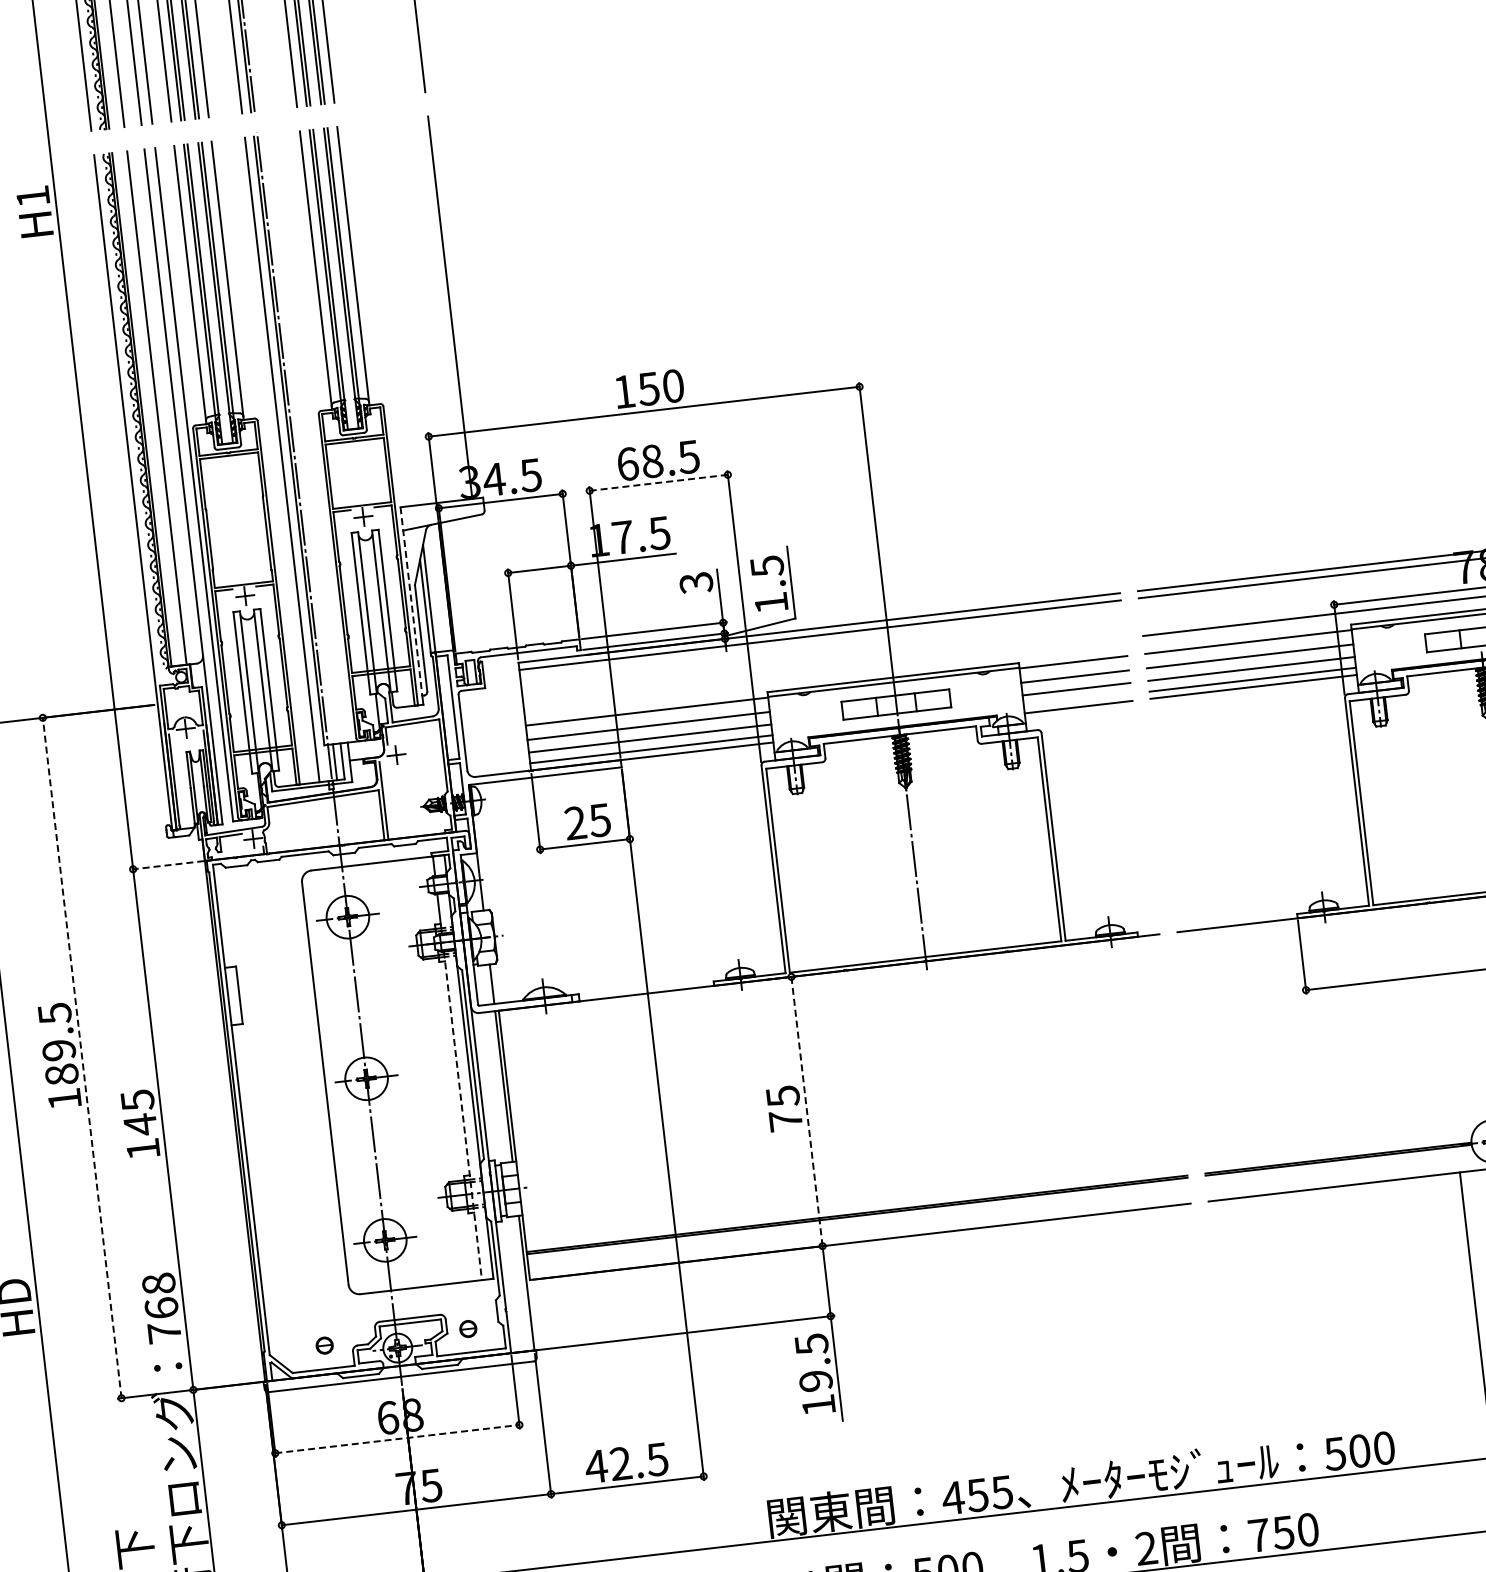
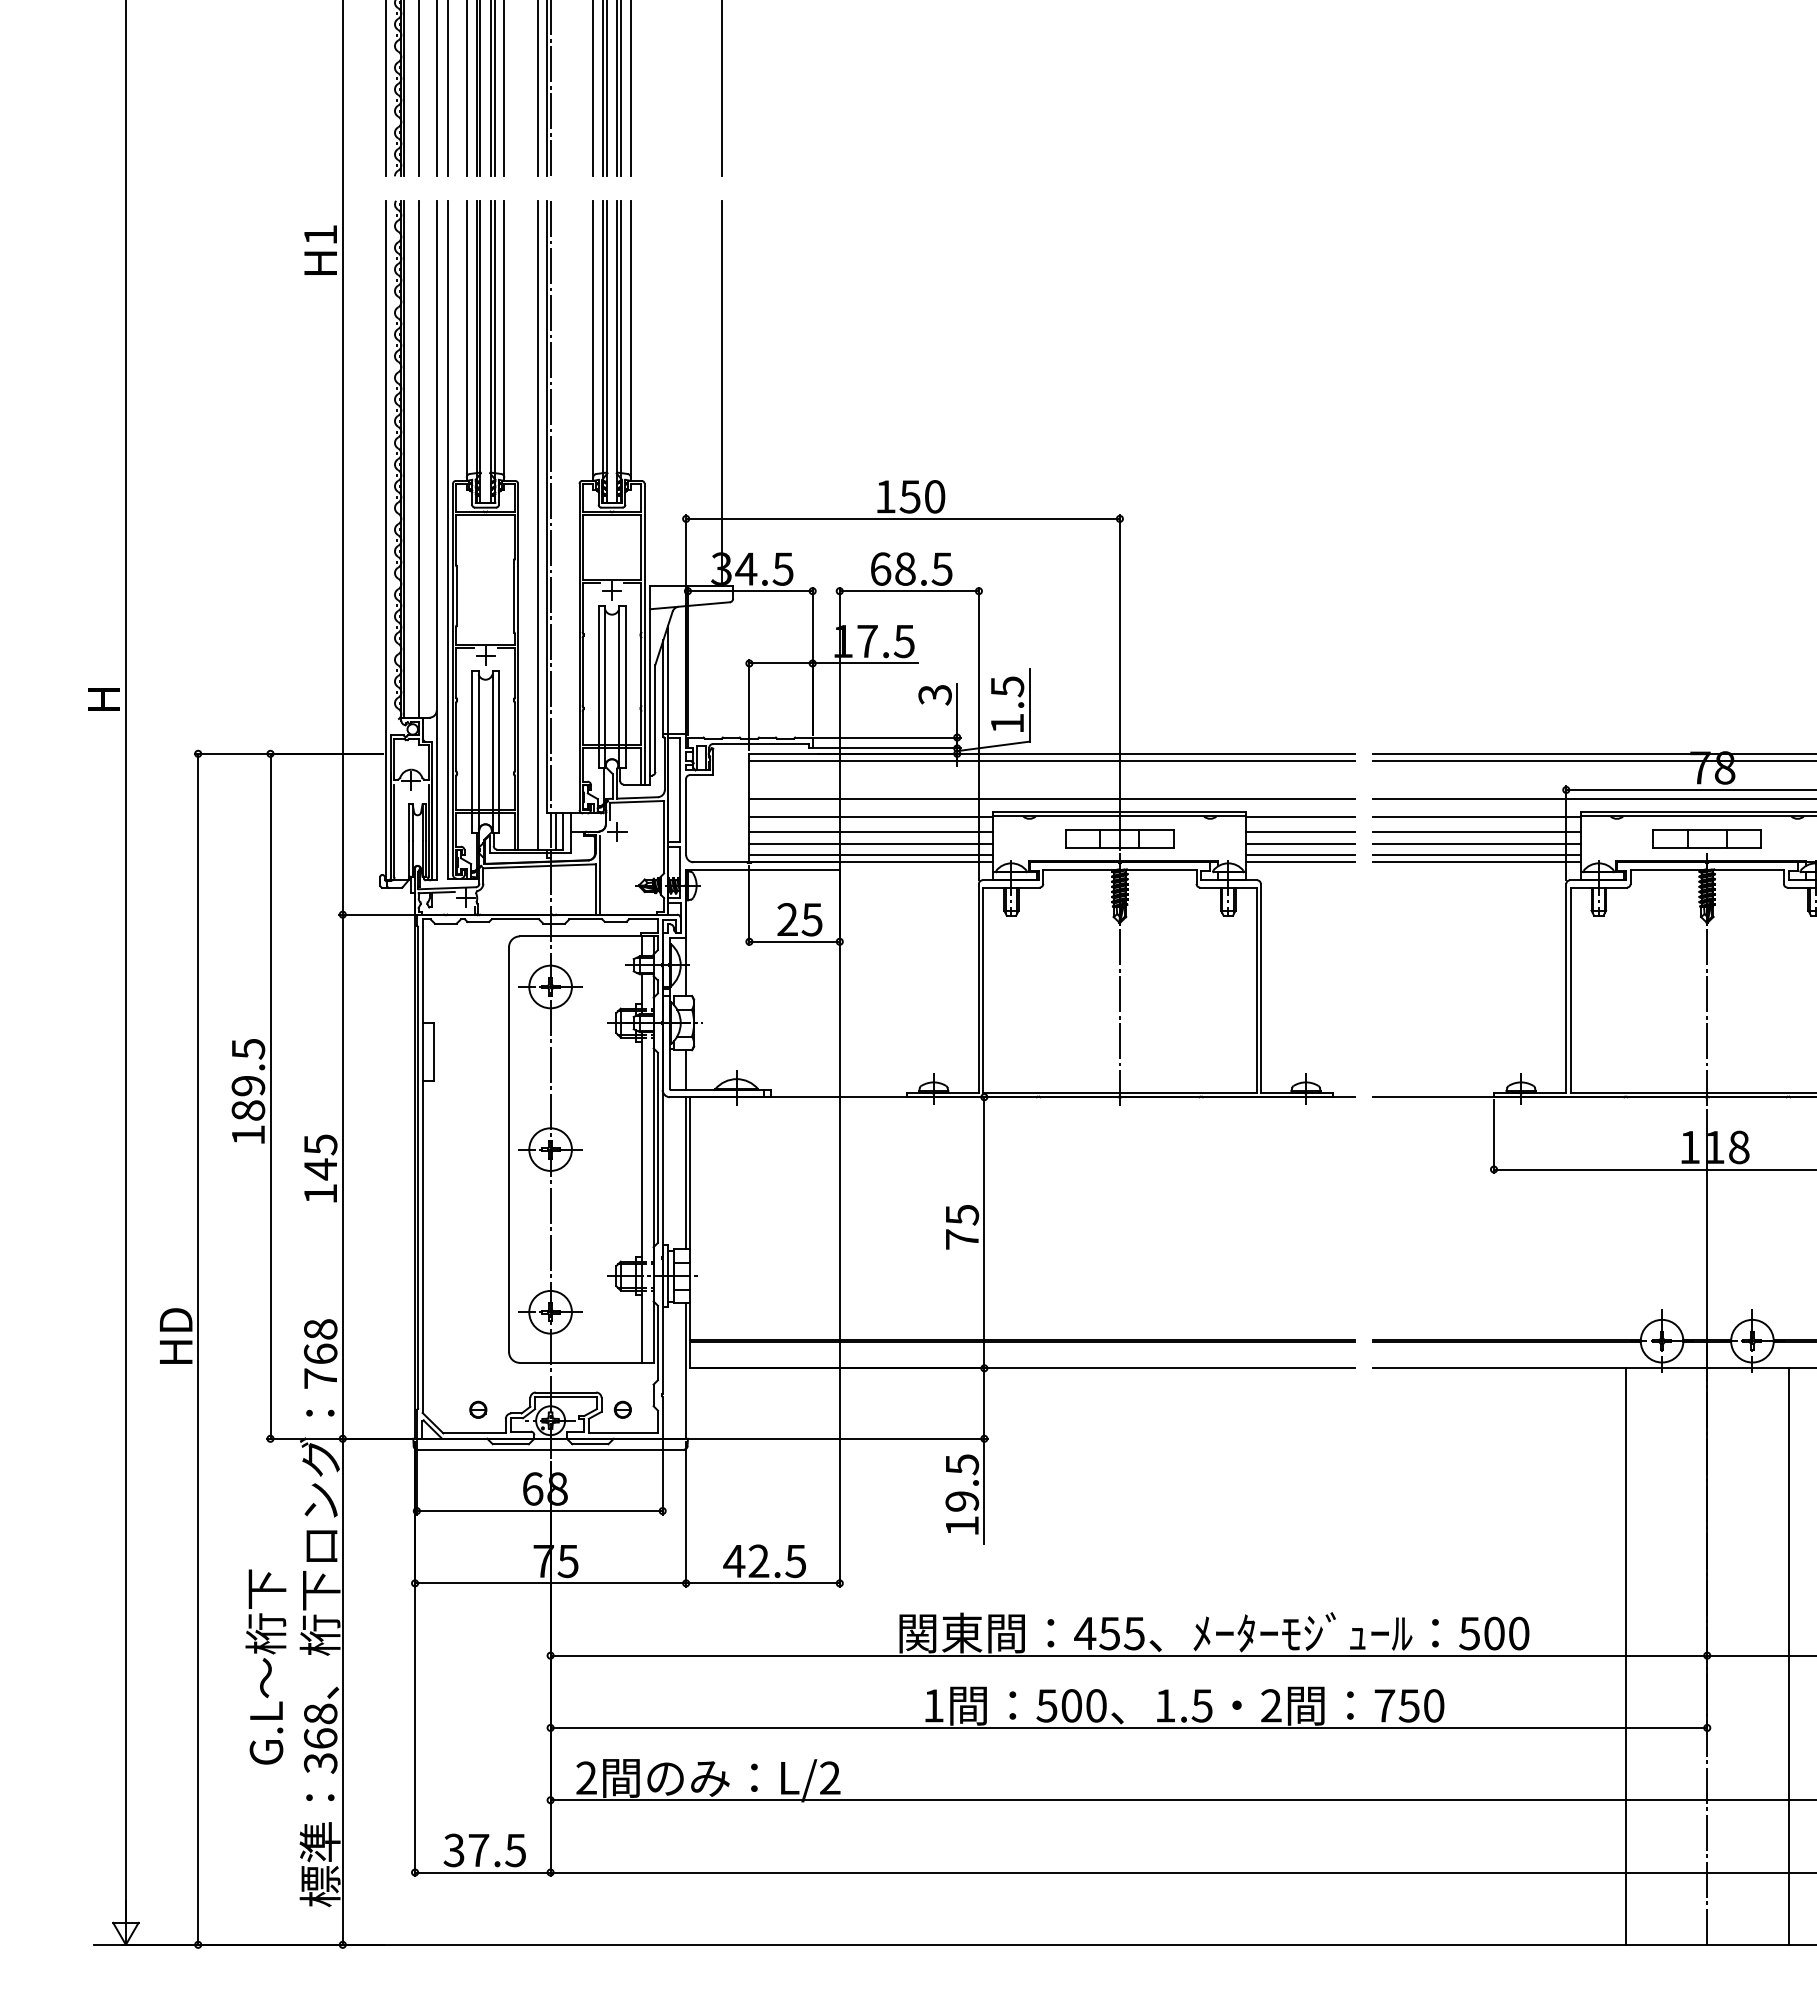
line: (658, 483) -> (909, 591), dashed -> solid
line: (411, 601) -> (650, 680), dashed -> solid
line: (823, 673) -> (1051, 799), added
line: (1077, 700) -> (1300, 855), added
line: (166, 865) -> (376, 914), dashed -> solid
line: (82, 1057) -> (270, 1095), dashed -> solid
line: (807, 1111) -> (984, 1232), dashed -> solid
line: (463, 1116) -> (642, 1198), dashed -> solid
line: (397, 1439) -> (539, 1511), dashed -> solid

